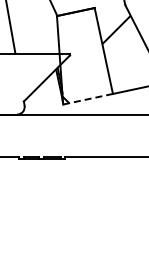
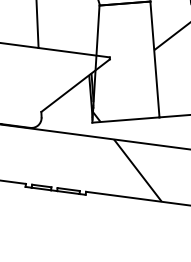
line: (88, 99) -> (126, 120), dashed -> solid
hatch: (102, 135) -> (138, 170), added

